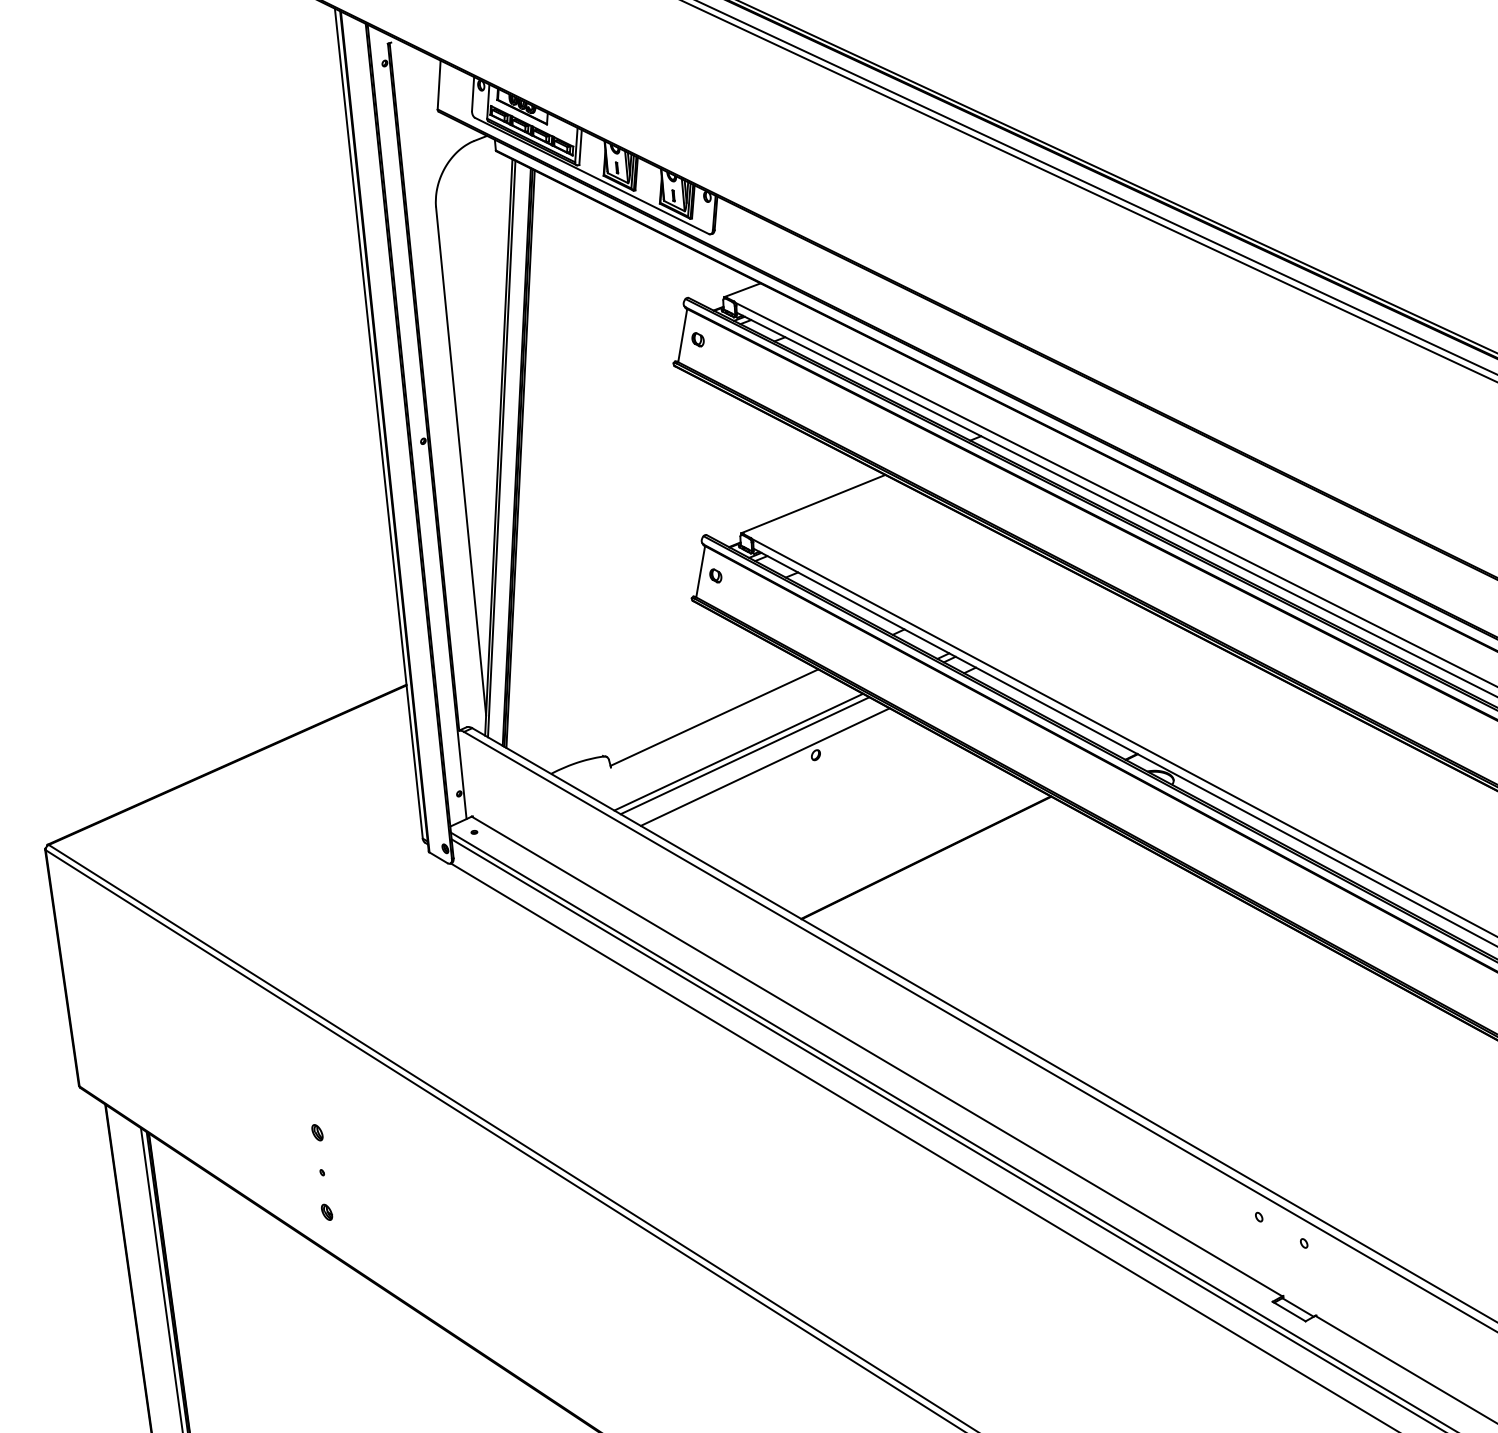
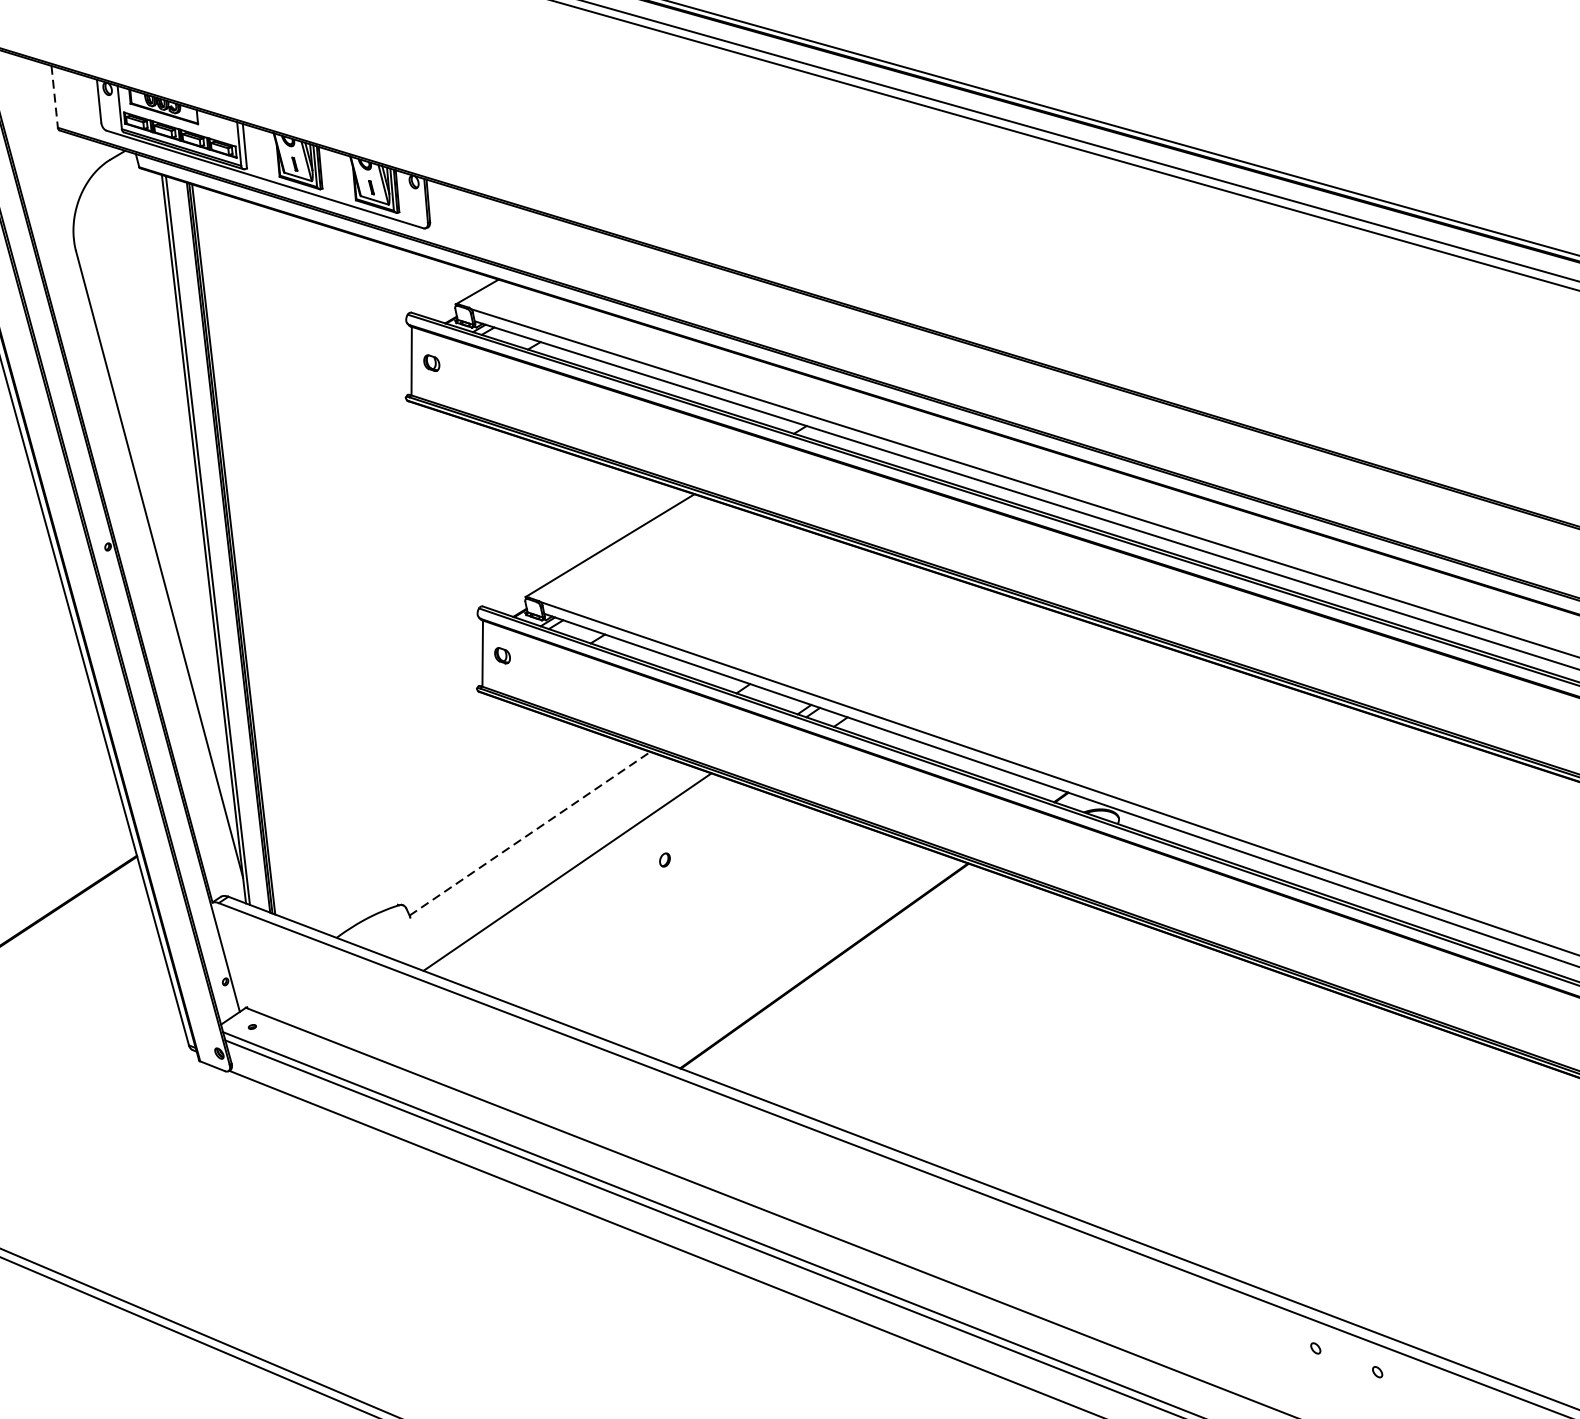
line: (439, 85) -> (55, 97), solid -> dashed
line: (714, 717) -> (529, 833), solid -> dashed
line: (744, 755) -> (575, 875), removed
line: (764, 766) -> (602, 884), removed

